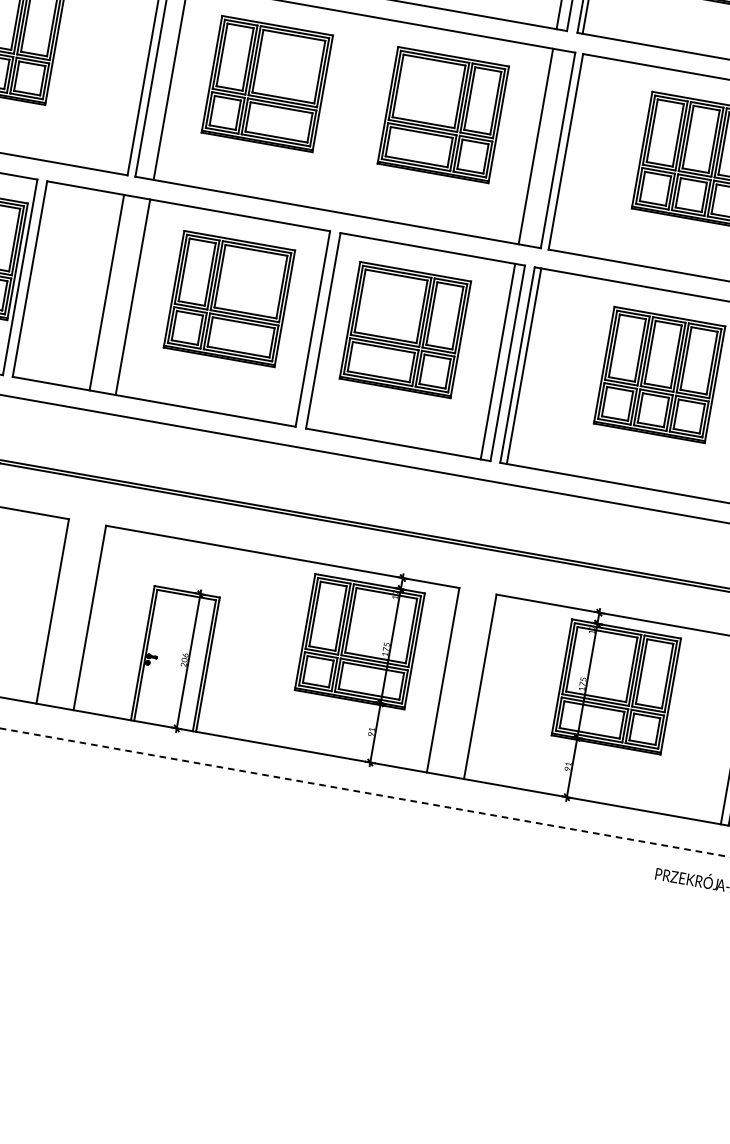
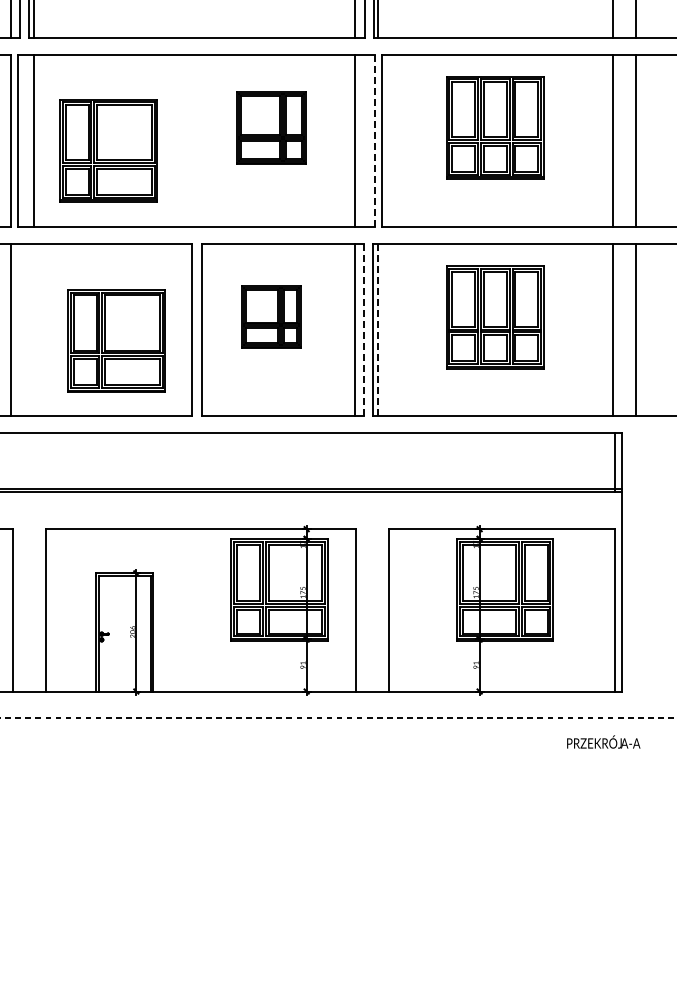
part: (267, 83) -> (108, 150), moved
part: (443, 114) -> (271, 127), size x0.7
line: (557, 151) -> (374, 141), solid -> dashed
line: (133, 297) -> (34, 330), removed
part: (229, 298) -> (116, 340), moved
part: (405, 329) -> (271, 316), size x0.6
line: (507, 363) -> (363, 330), solid -> dashed
line: (524, 366) -> (378, 330), solid -> dashed

